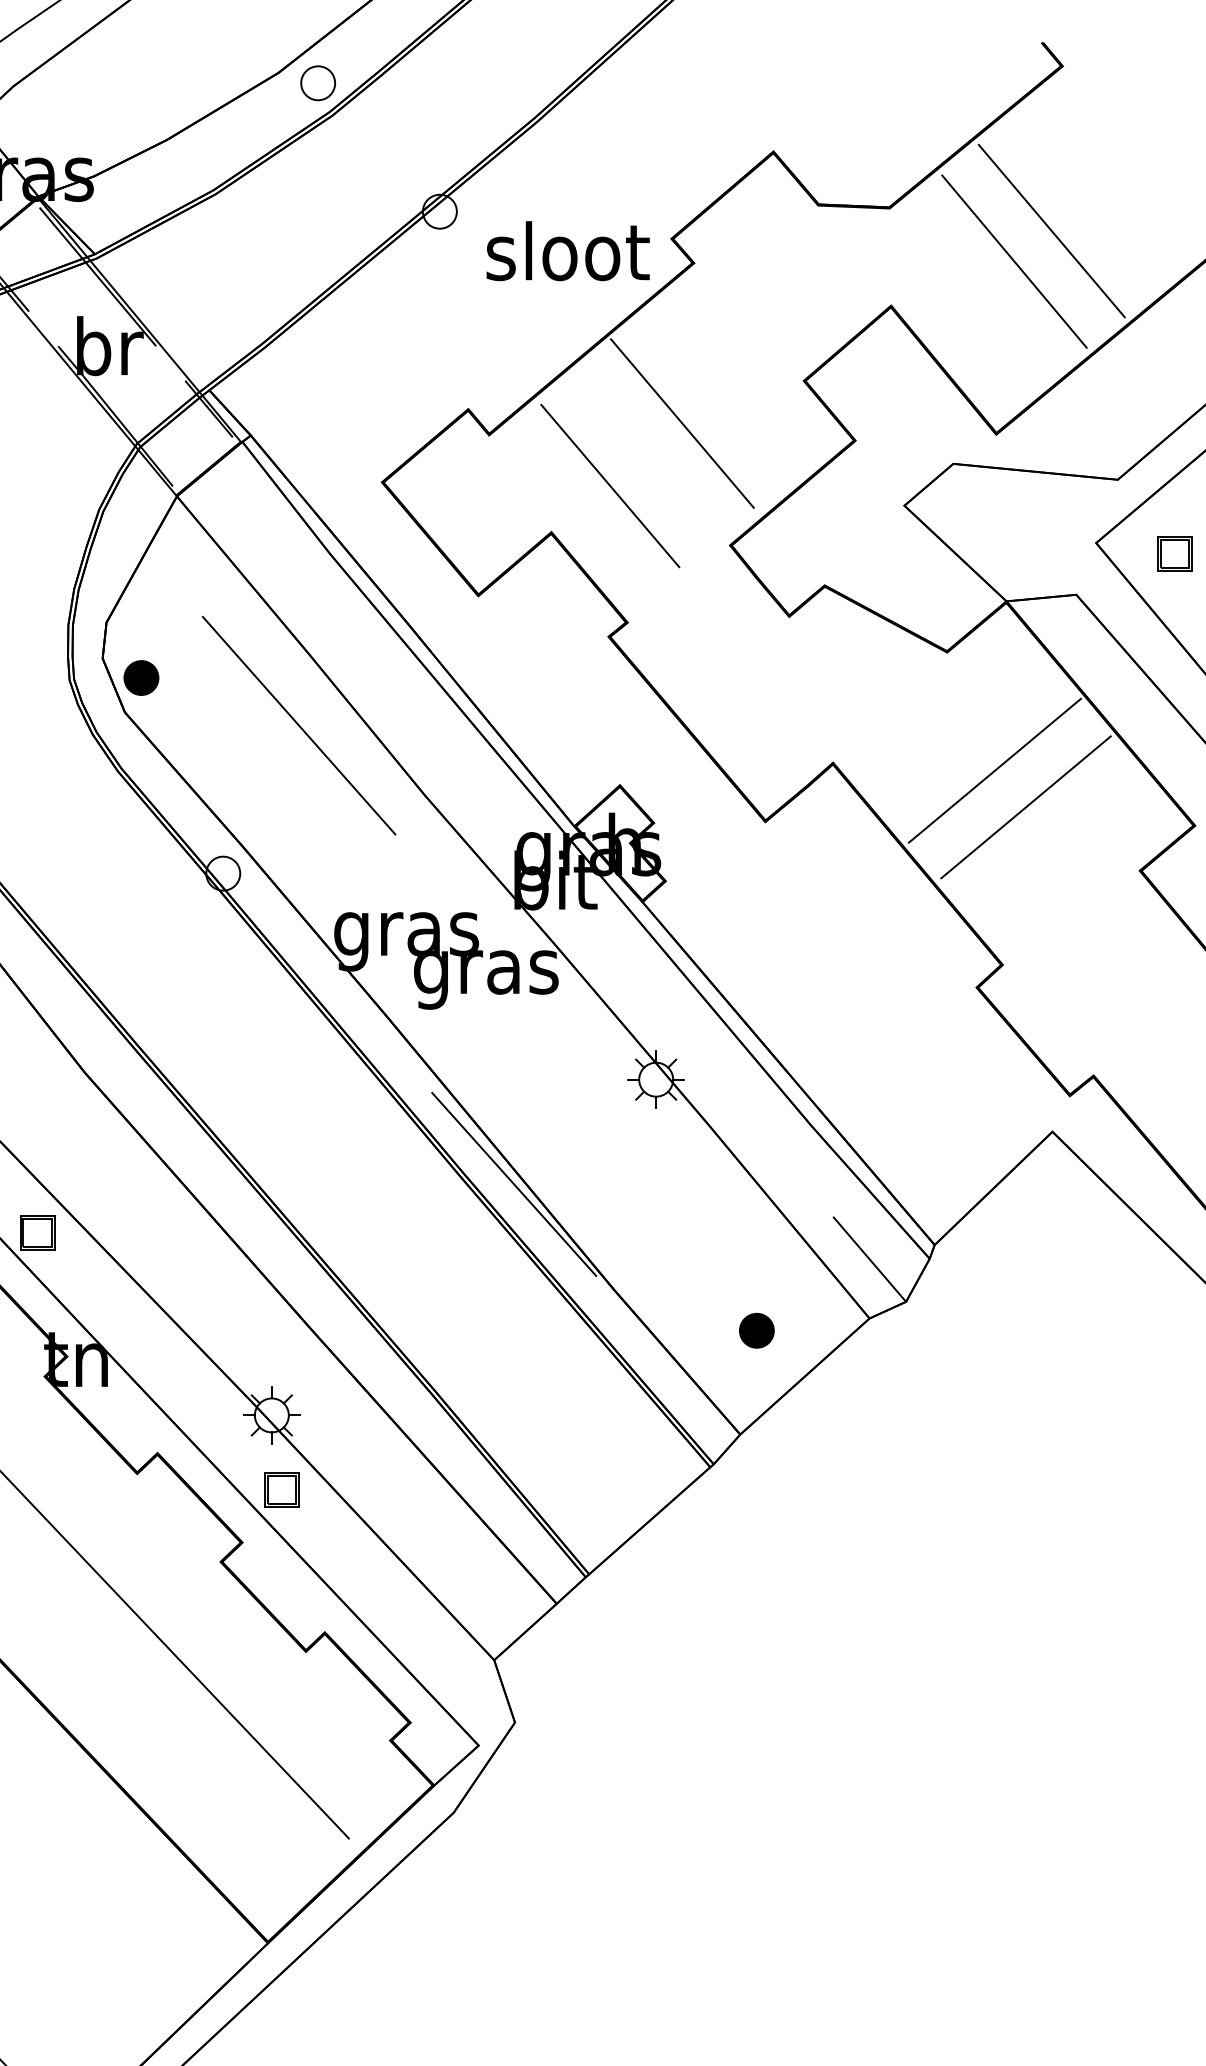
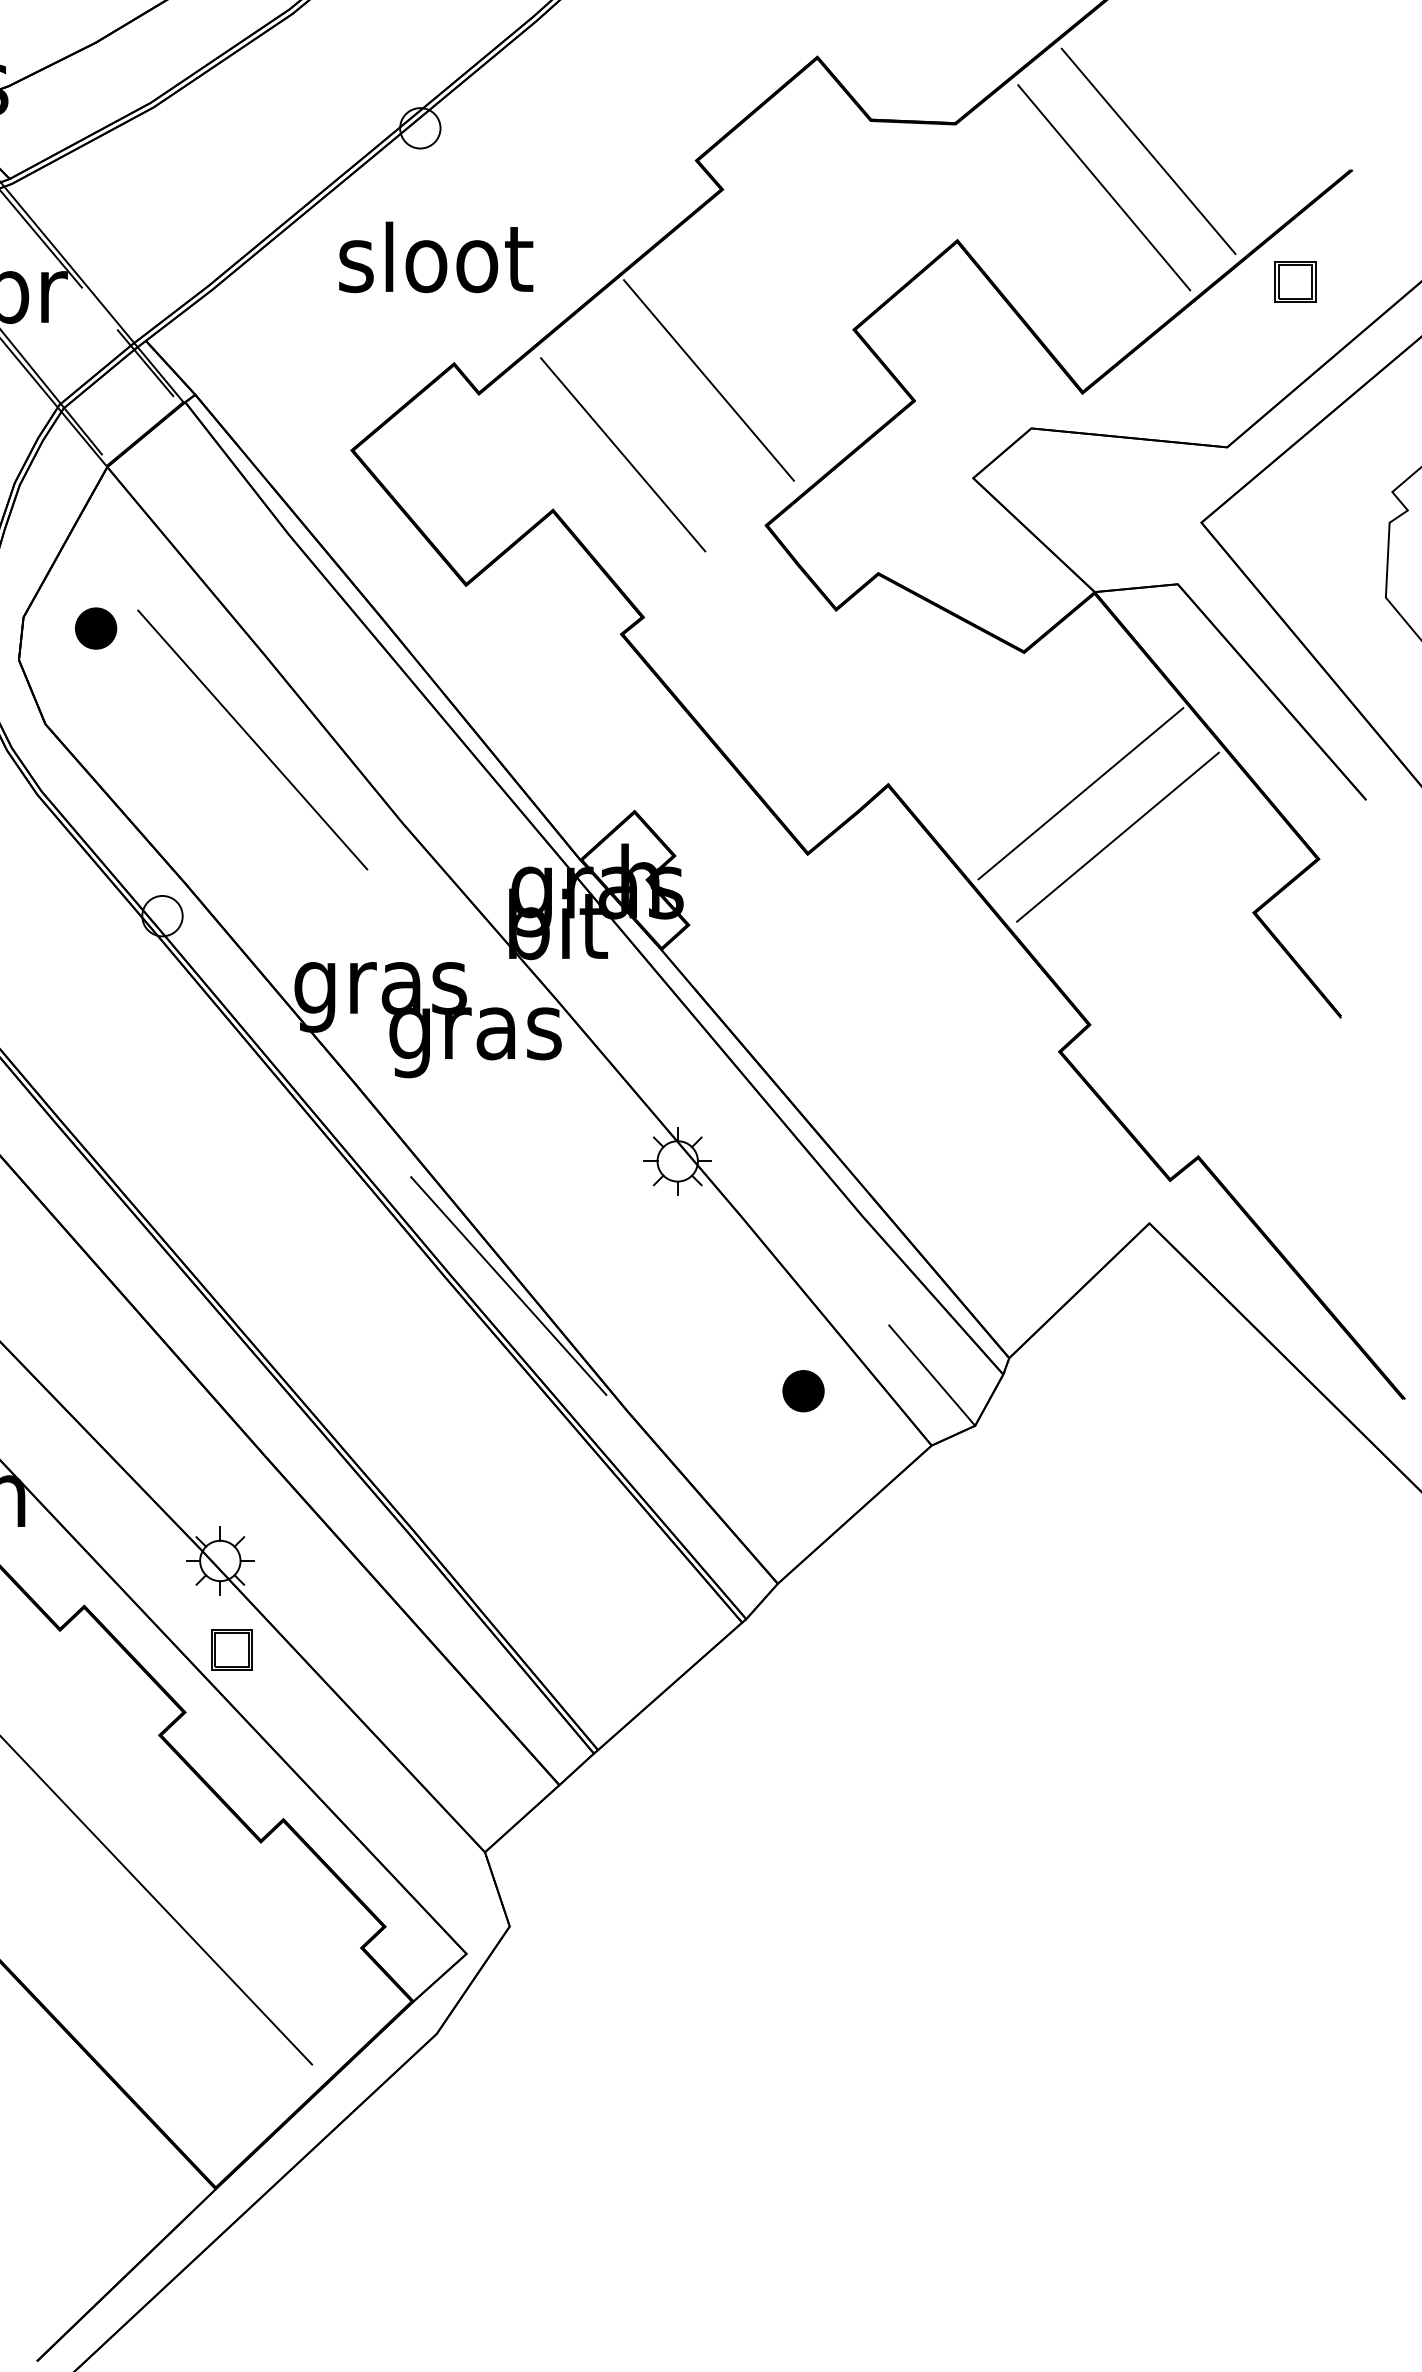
text: (567, 251) -> (435, 257), moved
part: (1174, 553) -> (1294, 281), moved
part: (141, 677) -> (96, 627), moved
part: (756, 1330) -> (803, 1390), moved

